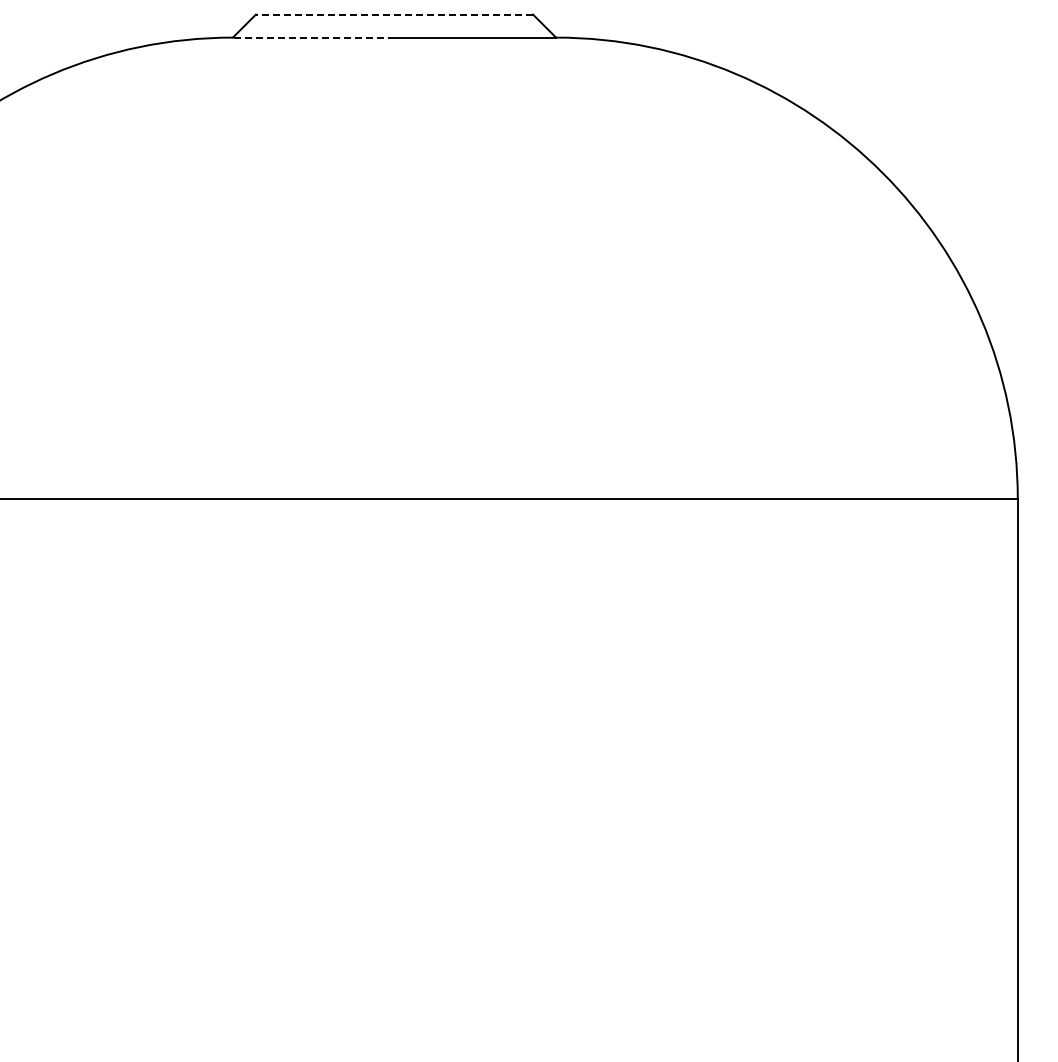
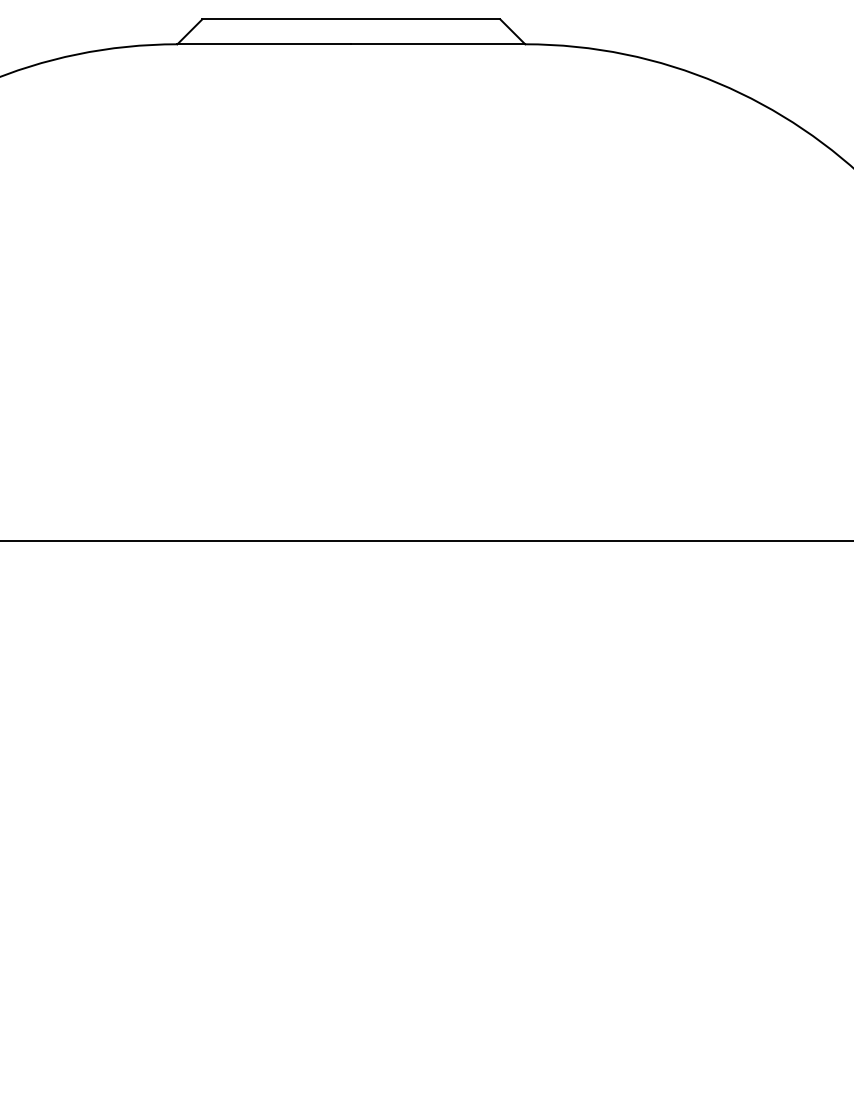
line: (394, 14) -> (351, 19), dashed -> solid
line: (313, 37) -> (264, 44), dashed -> solid

